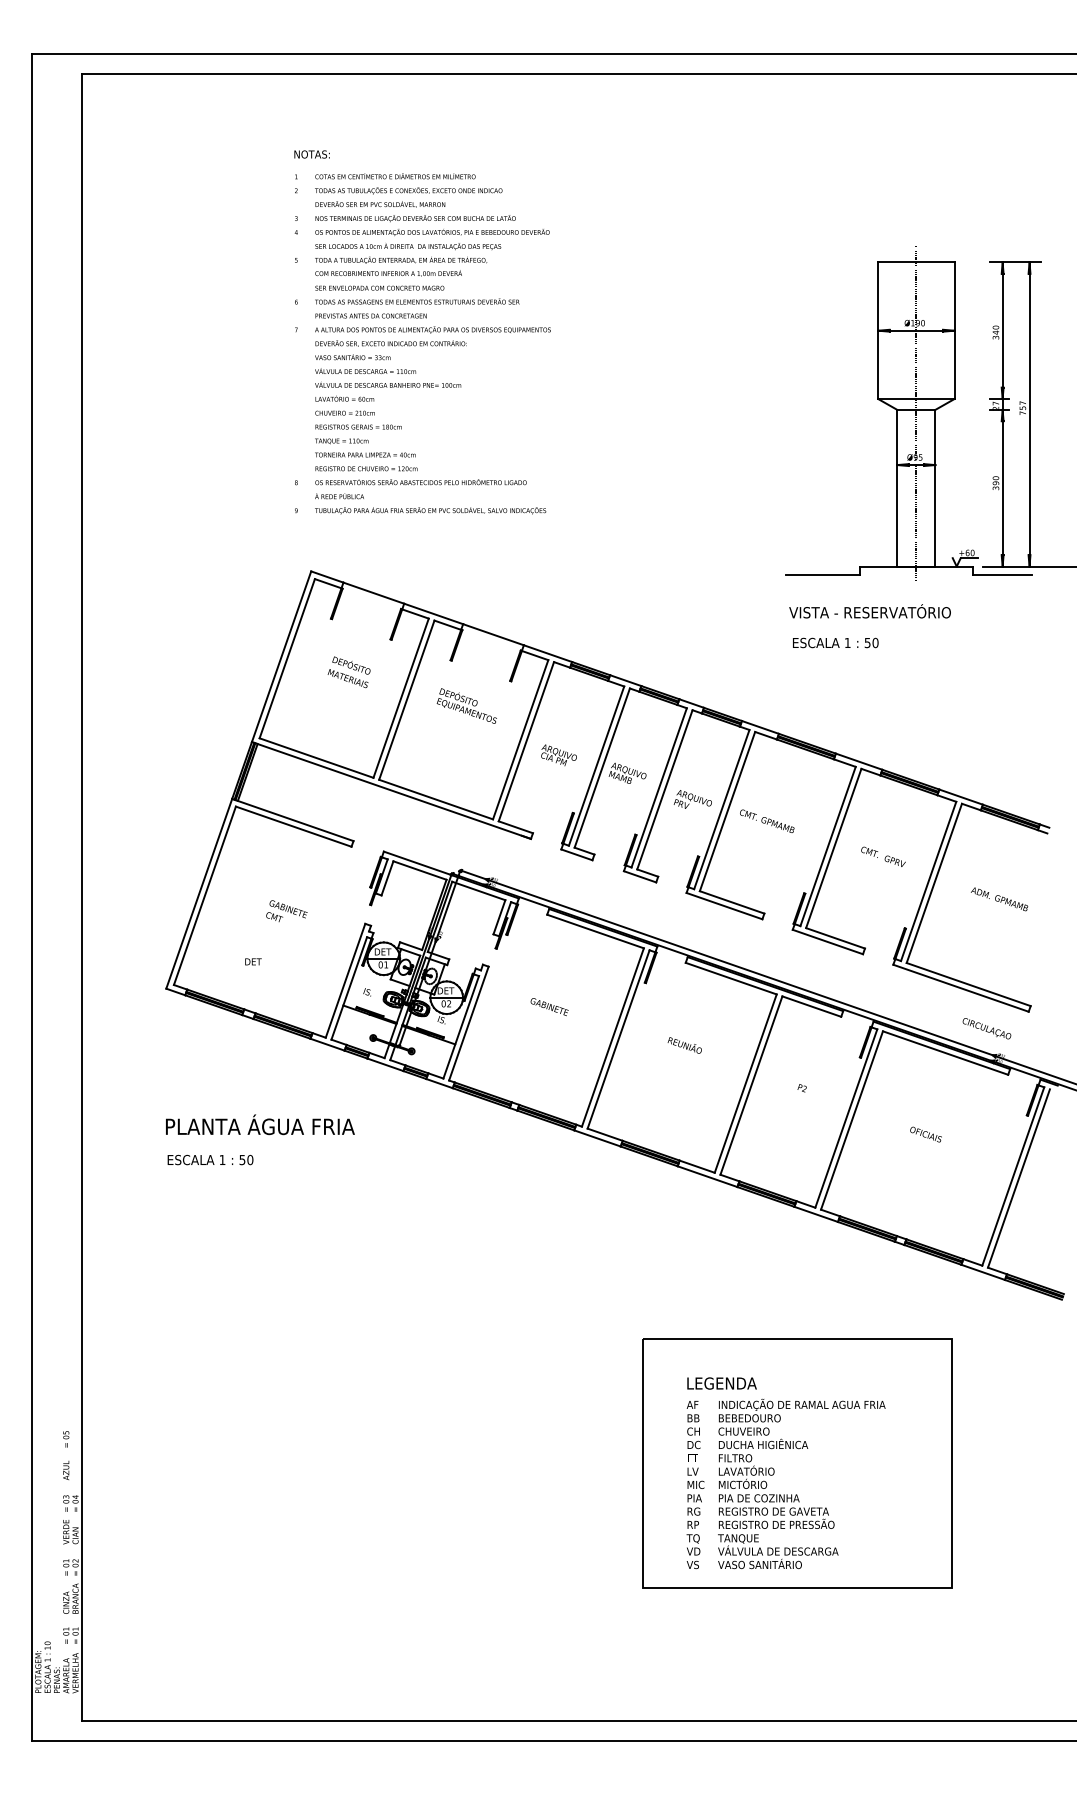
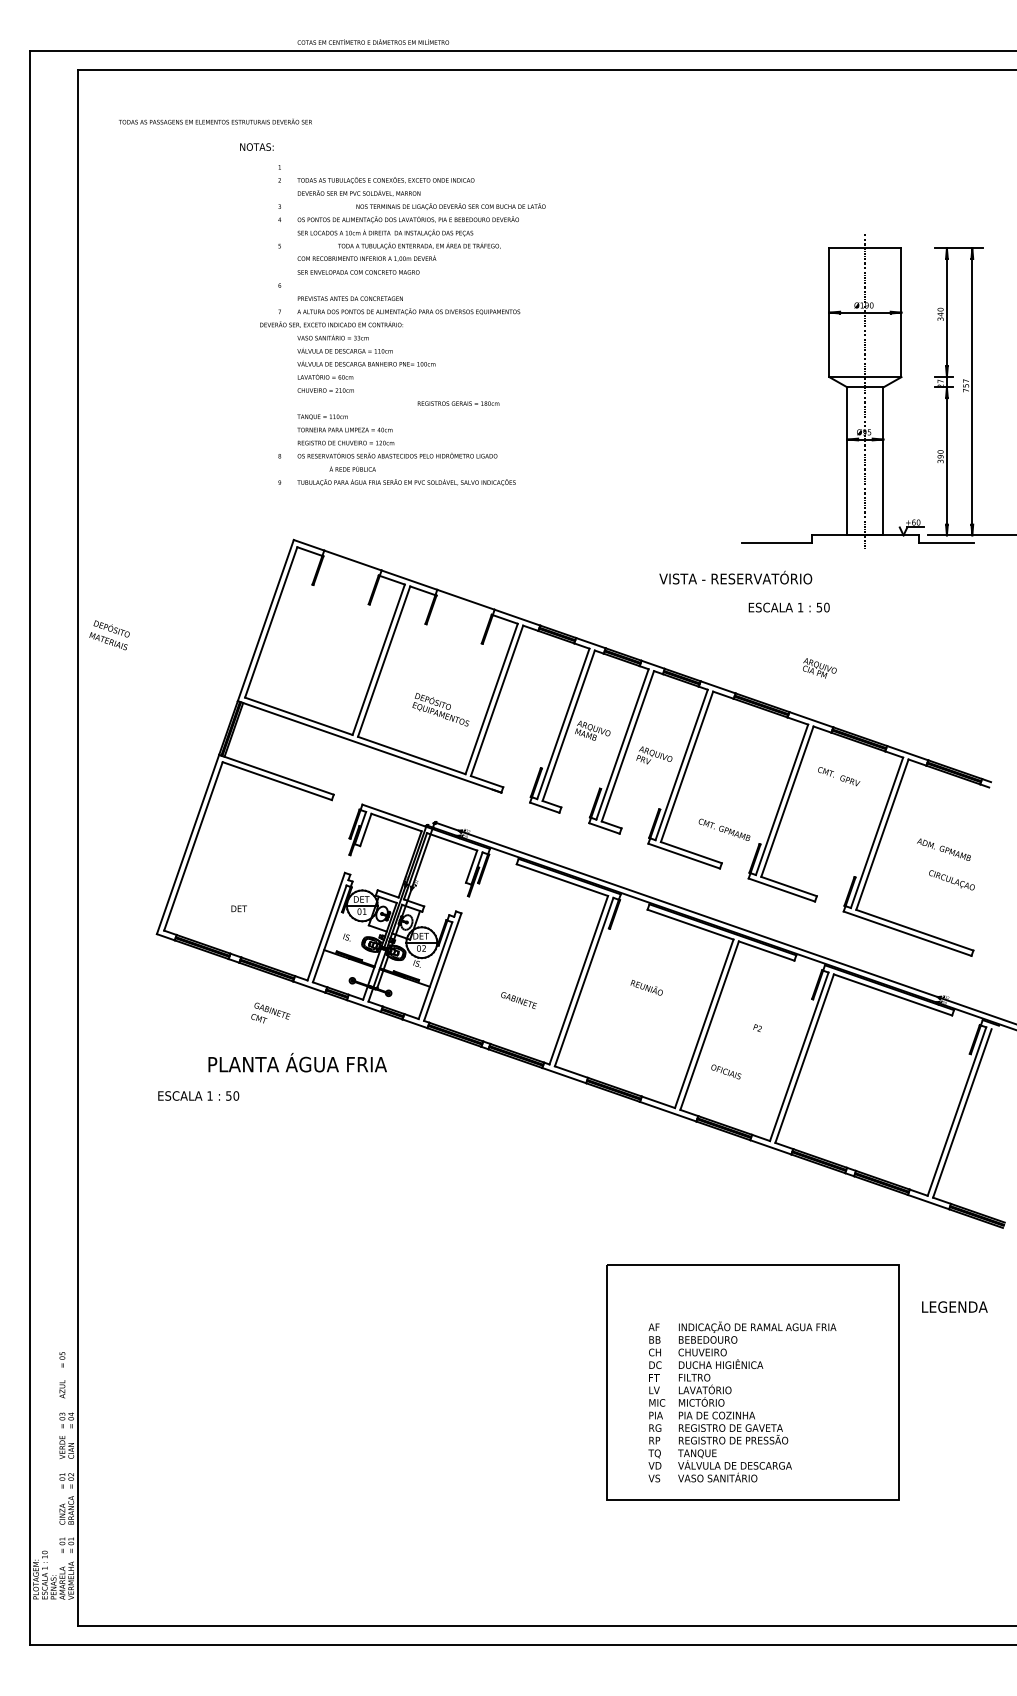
text: (311, 154) -> (256, 147), moved
text: (395, 176) -> (373, 42), moved
text: (415, 218) -> (450, 206), moved
text: (401, 259) -> (419, 245), moved
text: (417, 301) -> (215, 121), moved
text: (390, 343) -> (330, 324), moved
text: (358, 426) -> (458, 403), moved
text: (339, 496) -> (352, 469), moved
text: (869, 611) -> (735, 577), moved
text: (348, 672) -> (108, 635), moved
text: (466, 705) -> (440, 709), moved
text: (558, 755) -> (819, 668), moved
text: (767, 820) -> (724, 829), moved
text: (883, 856) -> (839, 776), moved
text: (286, 911) -> (270, 1013), moved
text: (549, 1007) -> (518, 1001), moved
text: (986, 1028) -> (951, 880), moved
text: (260, 1124) -> (297, 1062), moved
text: (925, 1134) -> (725, 1071), moved
text: (721, 1383) -> (954, 1307), moved

